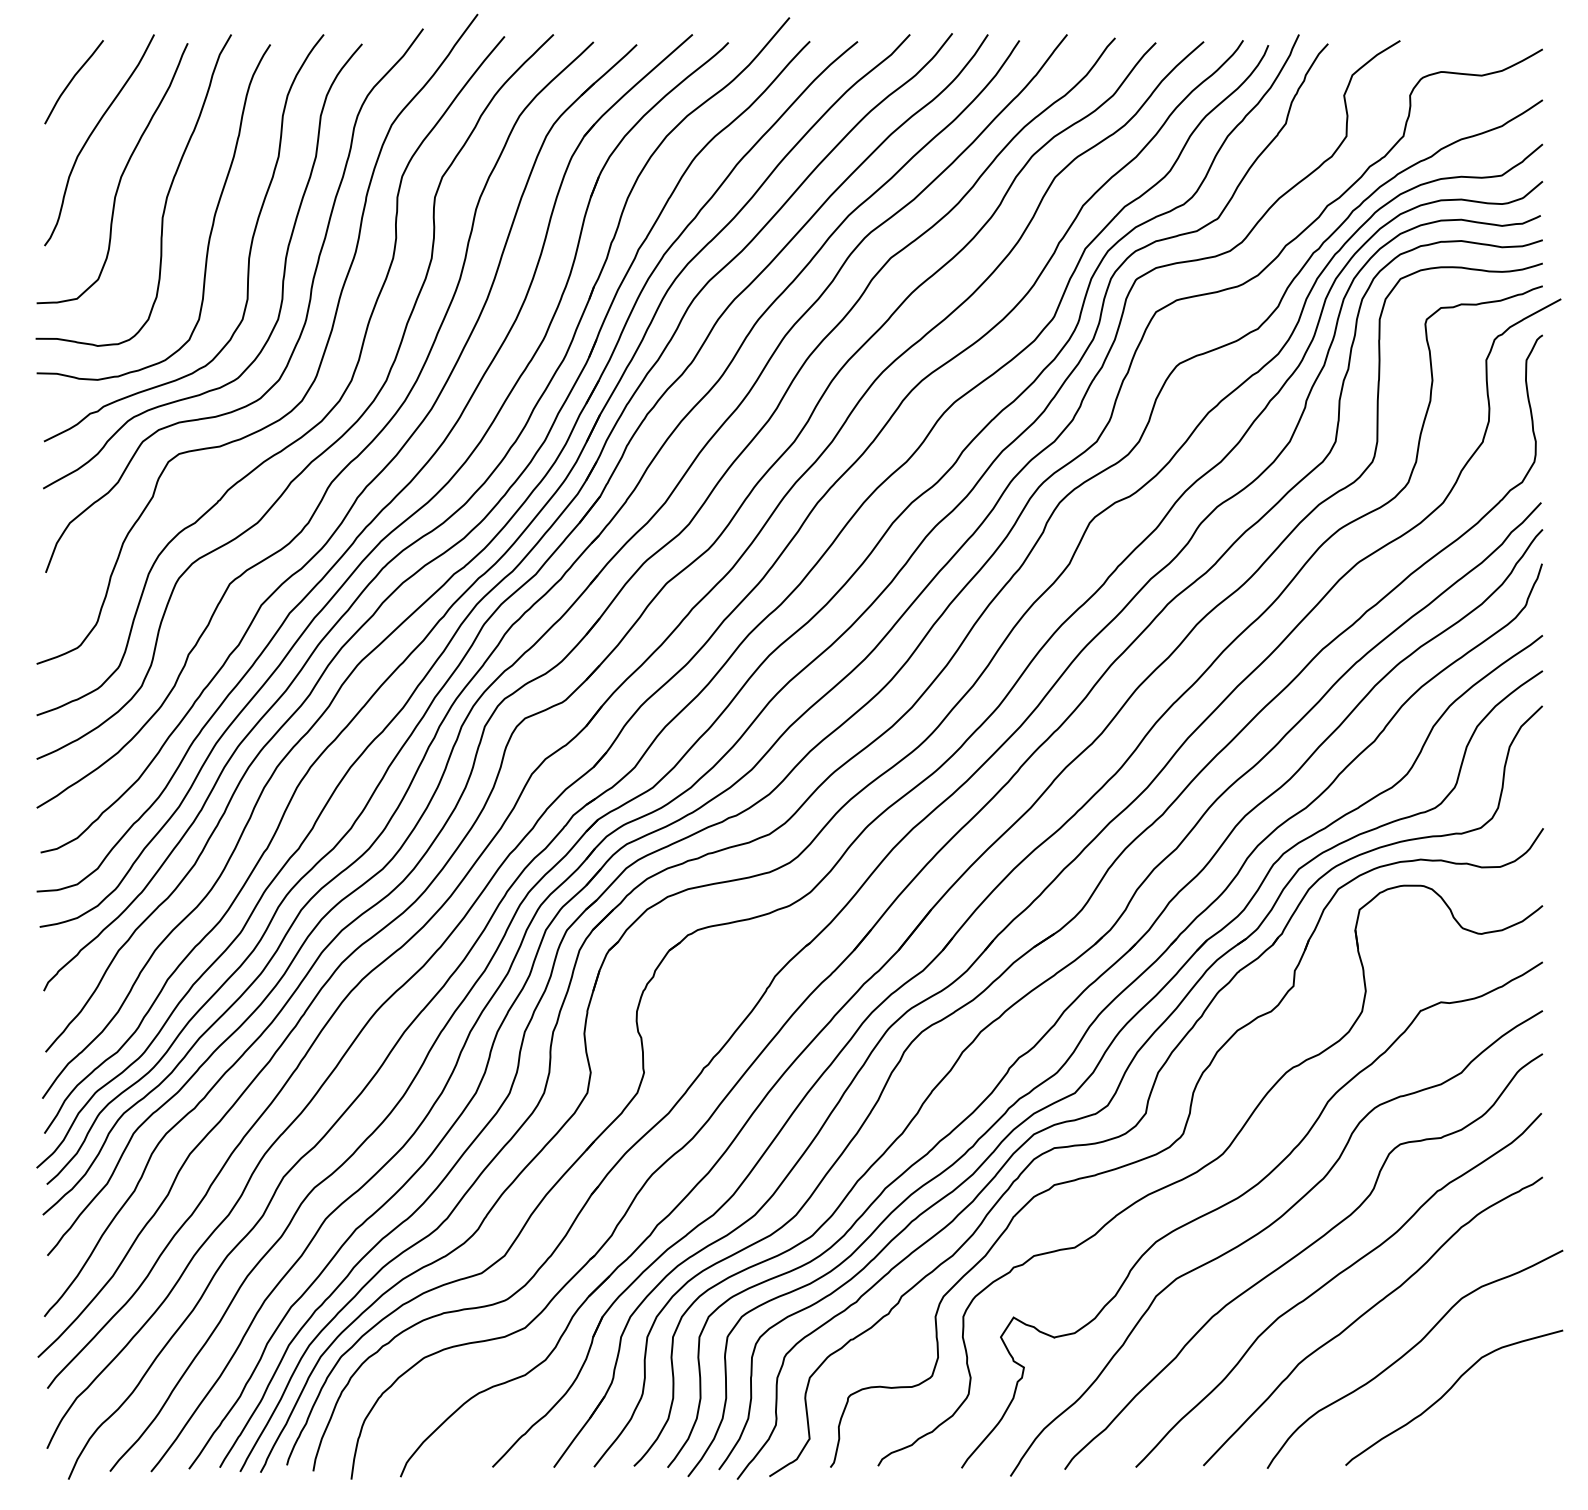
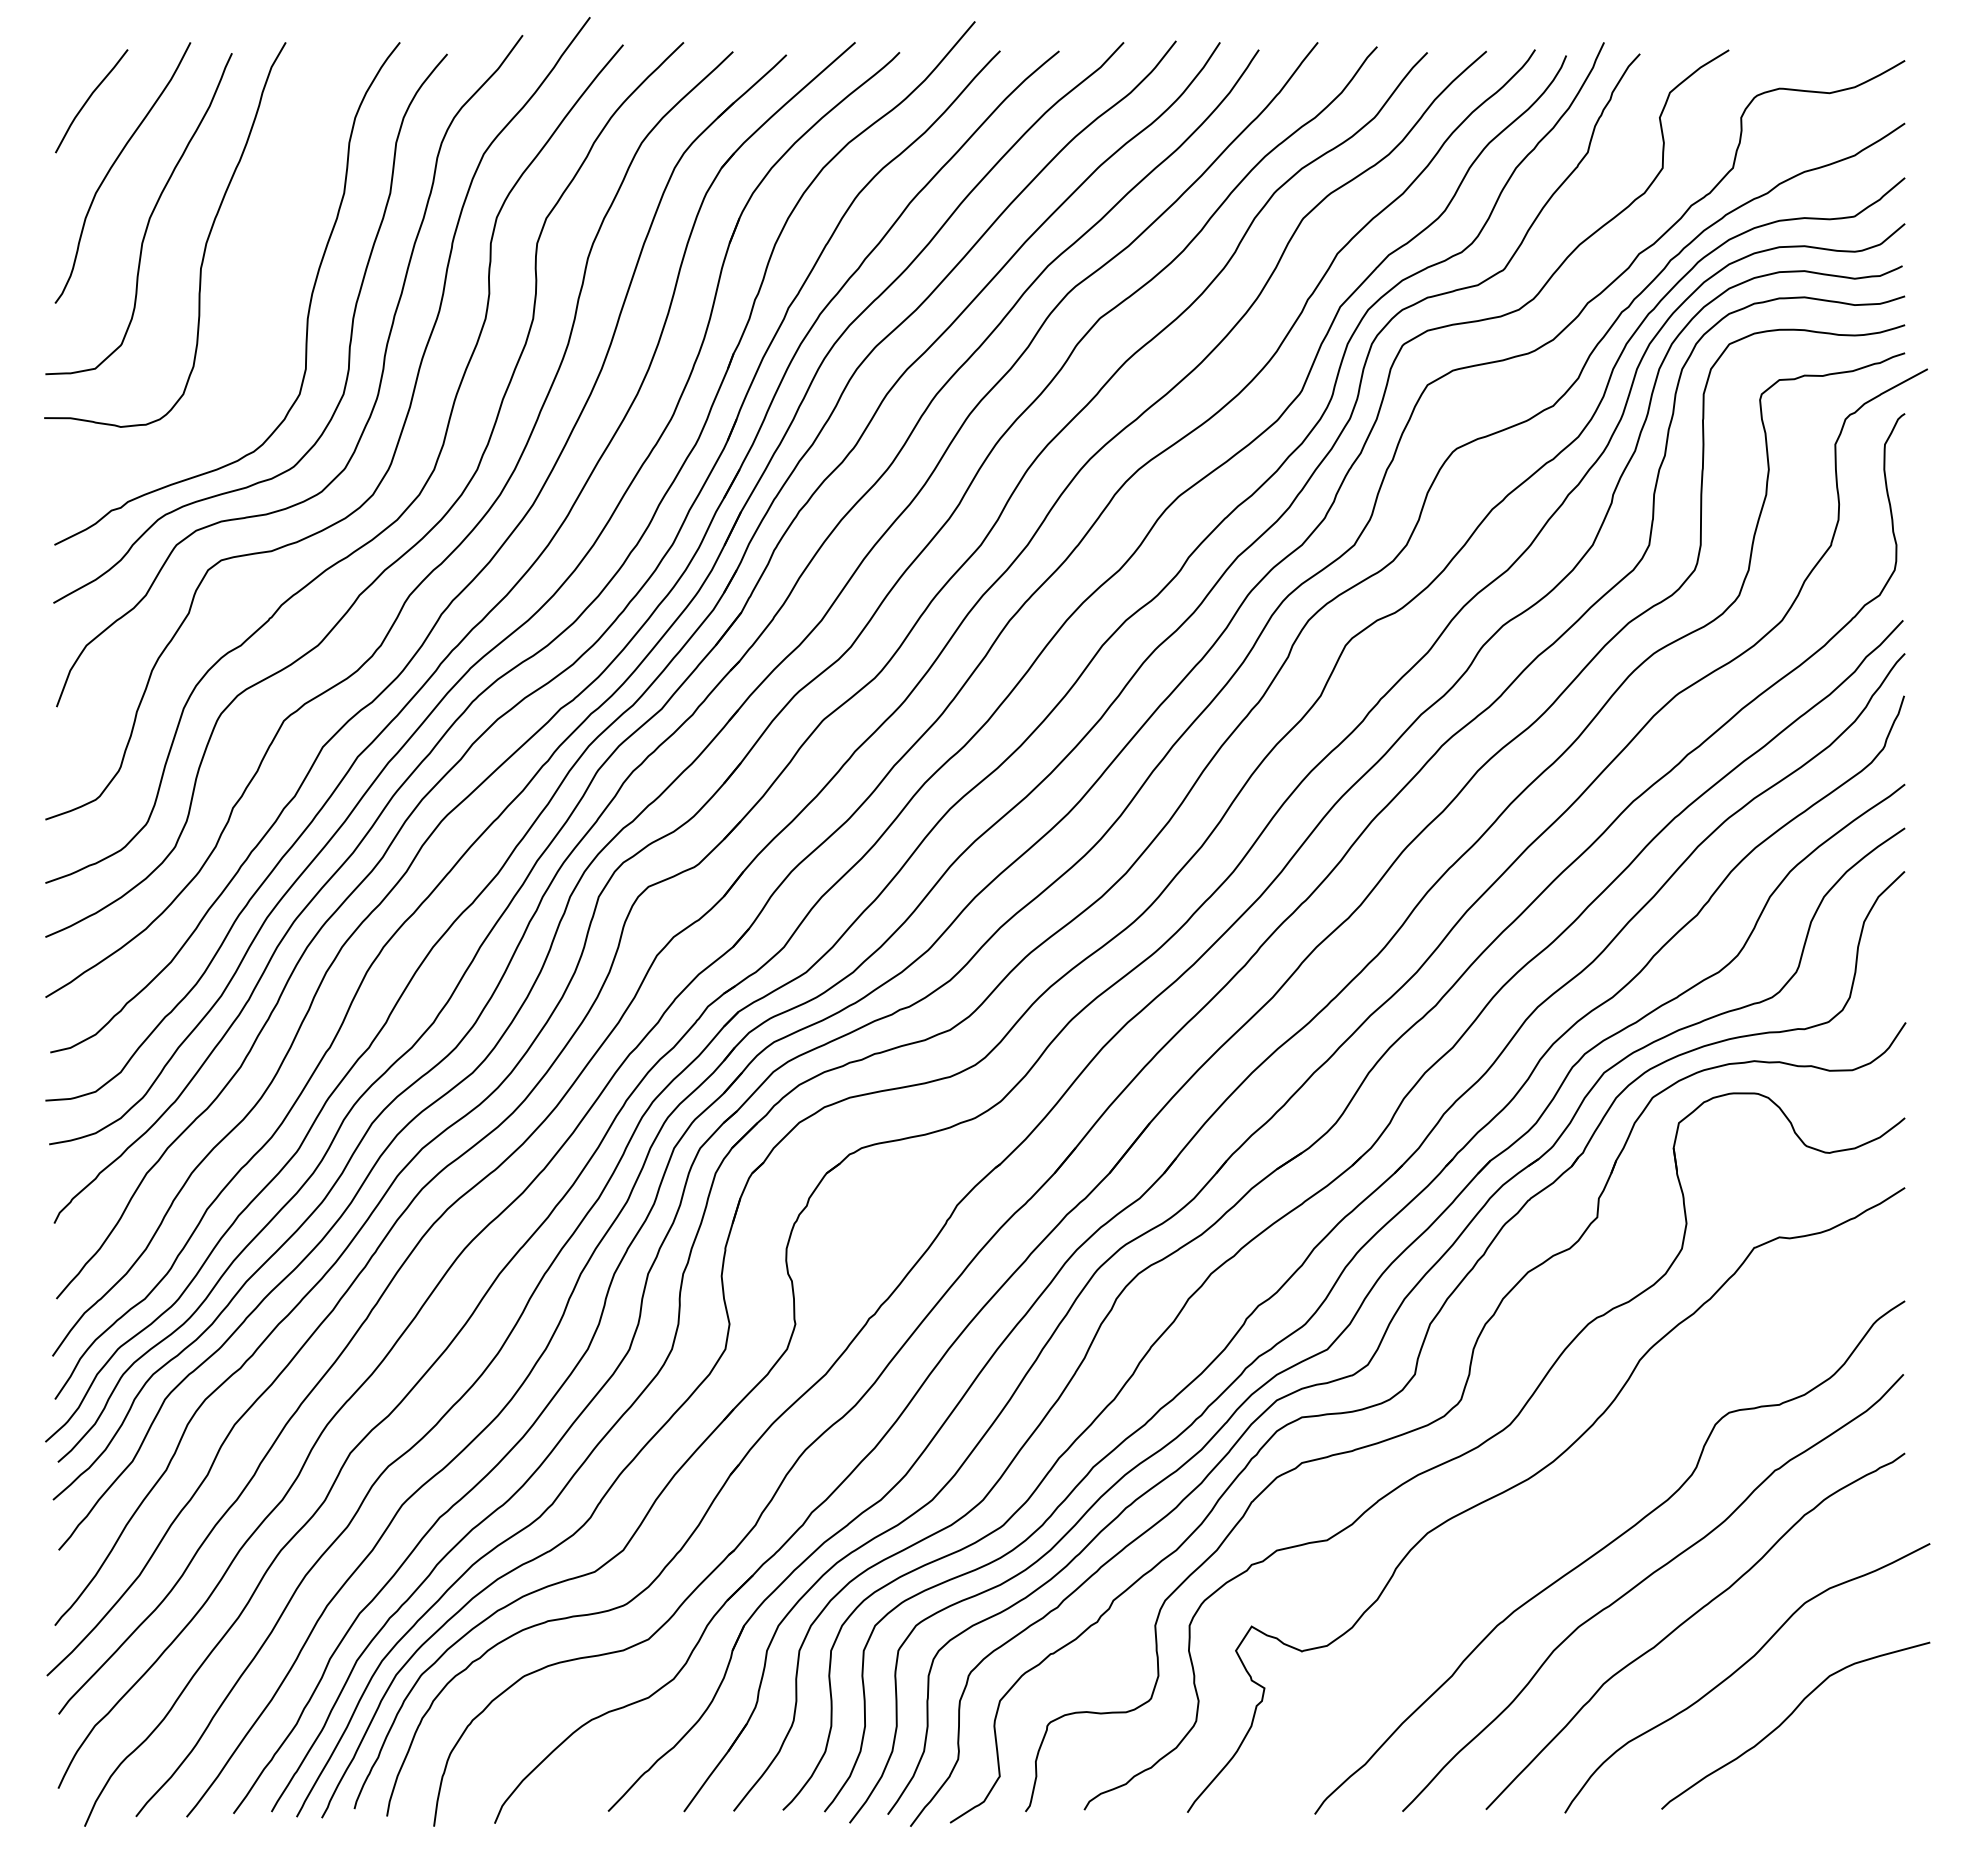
curve: (212, 222) -> (262, 274), removed
curve: (1265, 1230) -> (1562, 1518), removed

